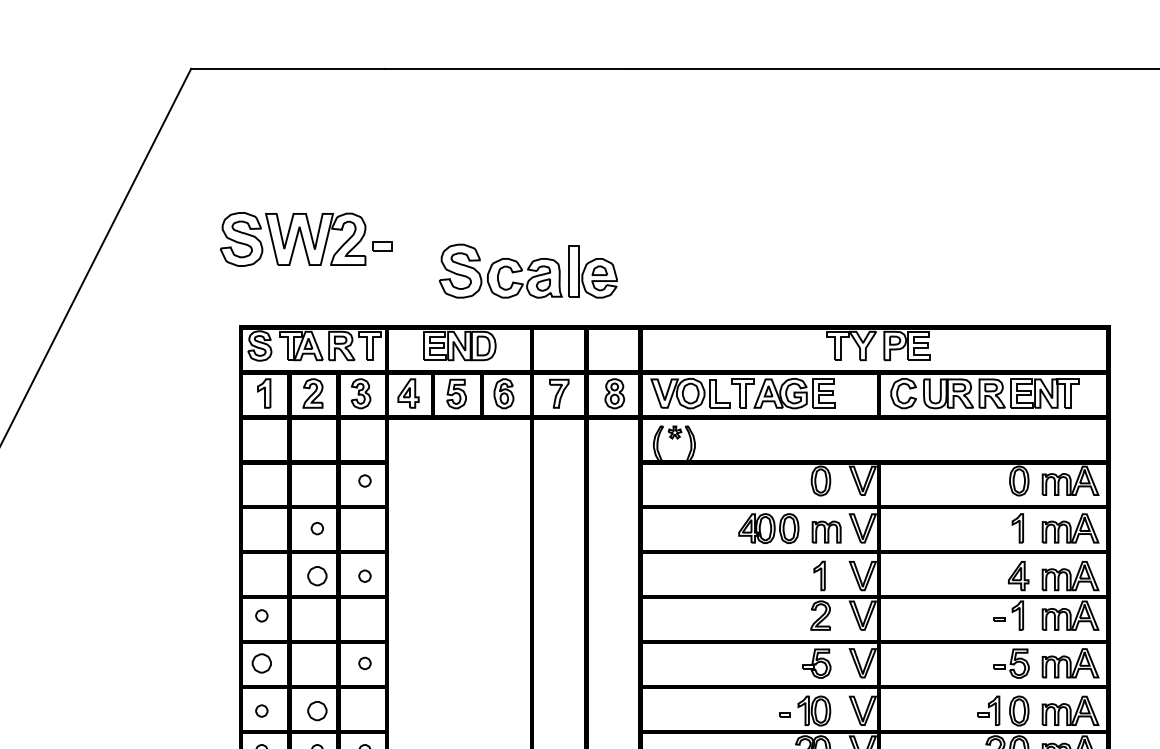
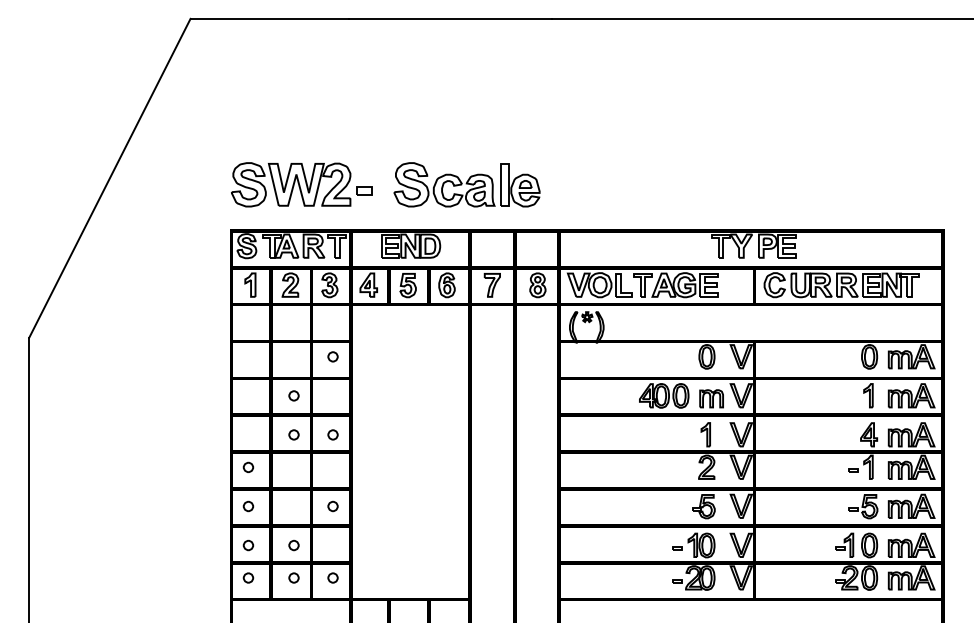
part: (305, 239) -> (301, 184), moved
part: (316, 575) -> (293, 434), size x0.62
part: (261, 663) -> (248, 506), size x0.62
part: (316, 711) -> (293, 545), size x0.62

